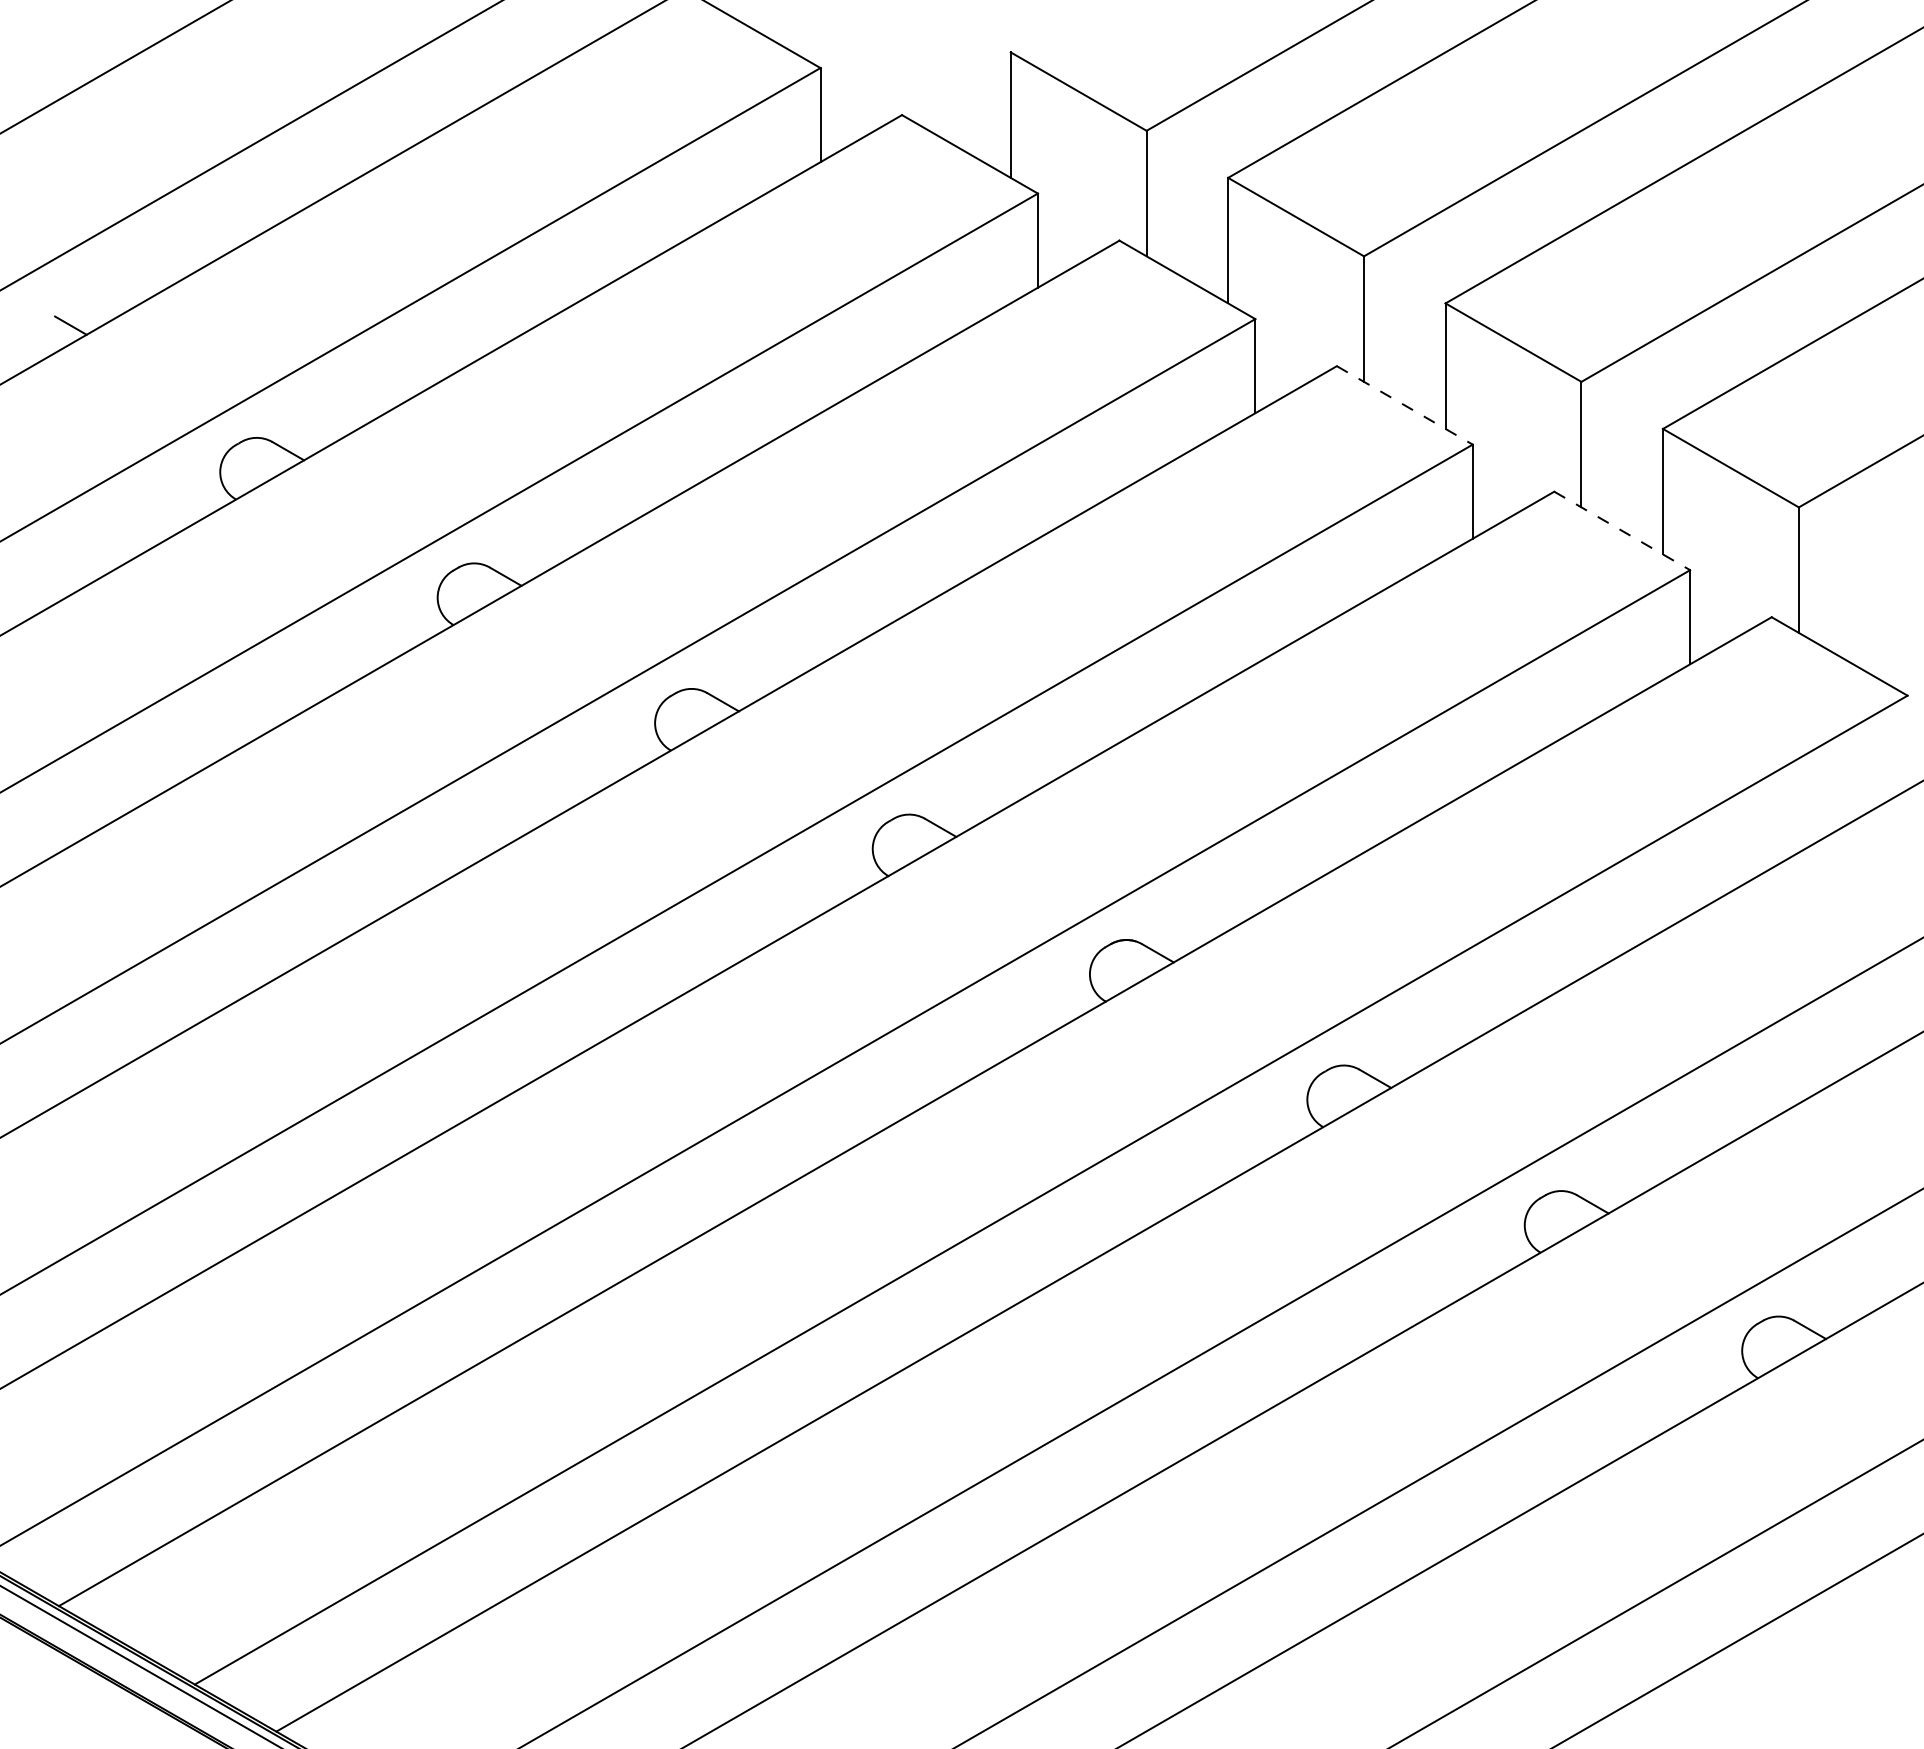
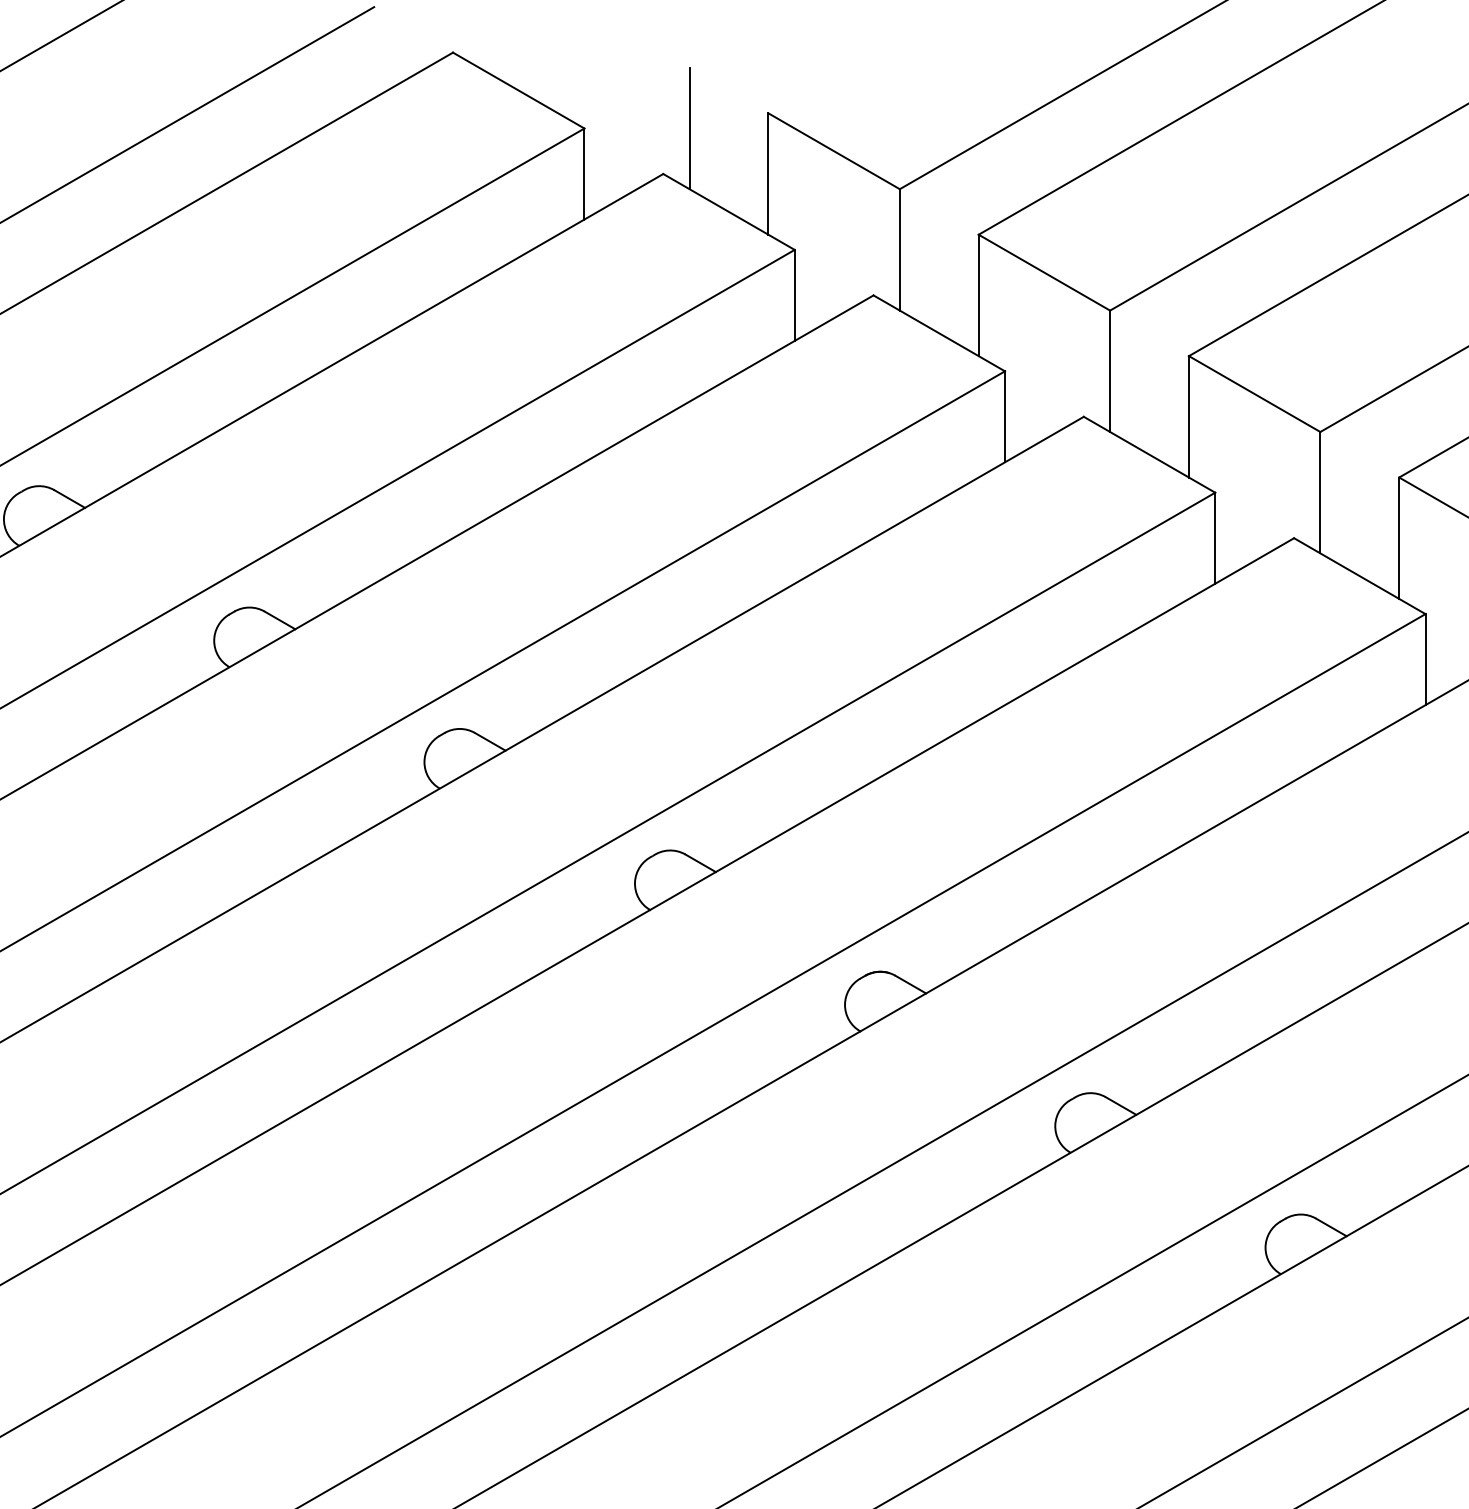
line: (929, 67) -> (689, 127), added
line: (1405, 405) -> (1150, 454), dashed -> solid
line: (1622, 531) -> (1360, 576), dashed -> solid

